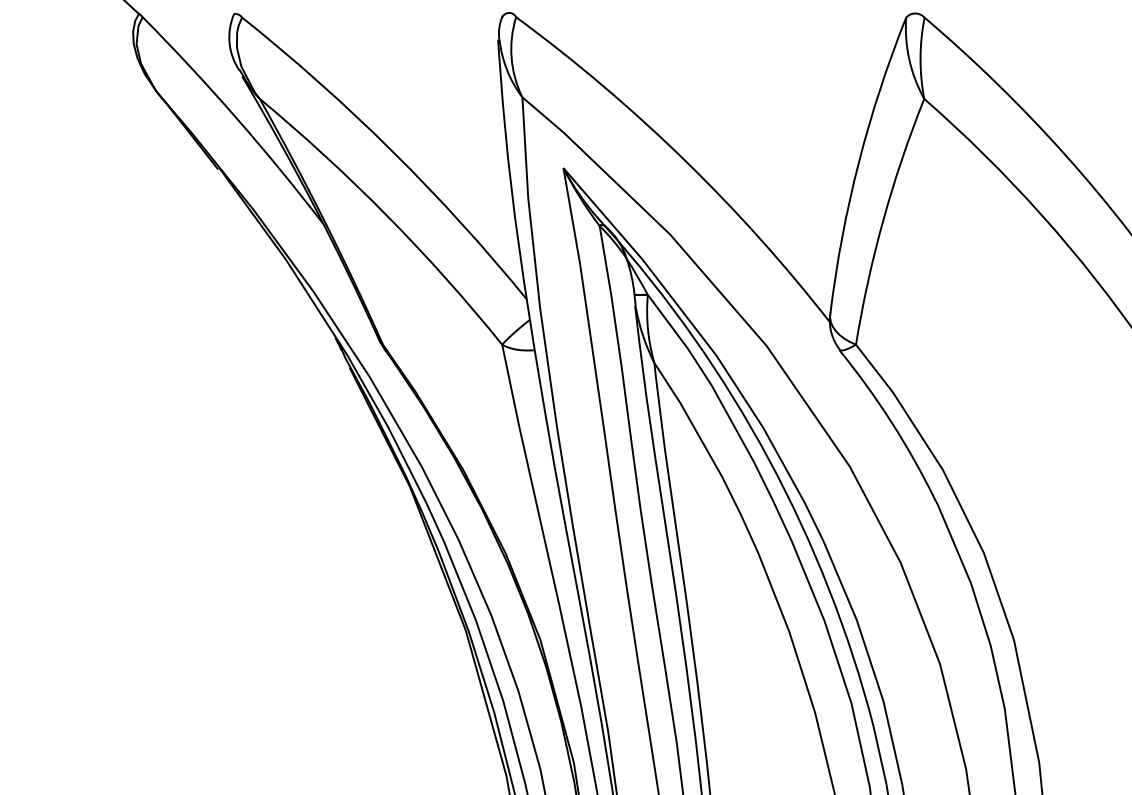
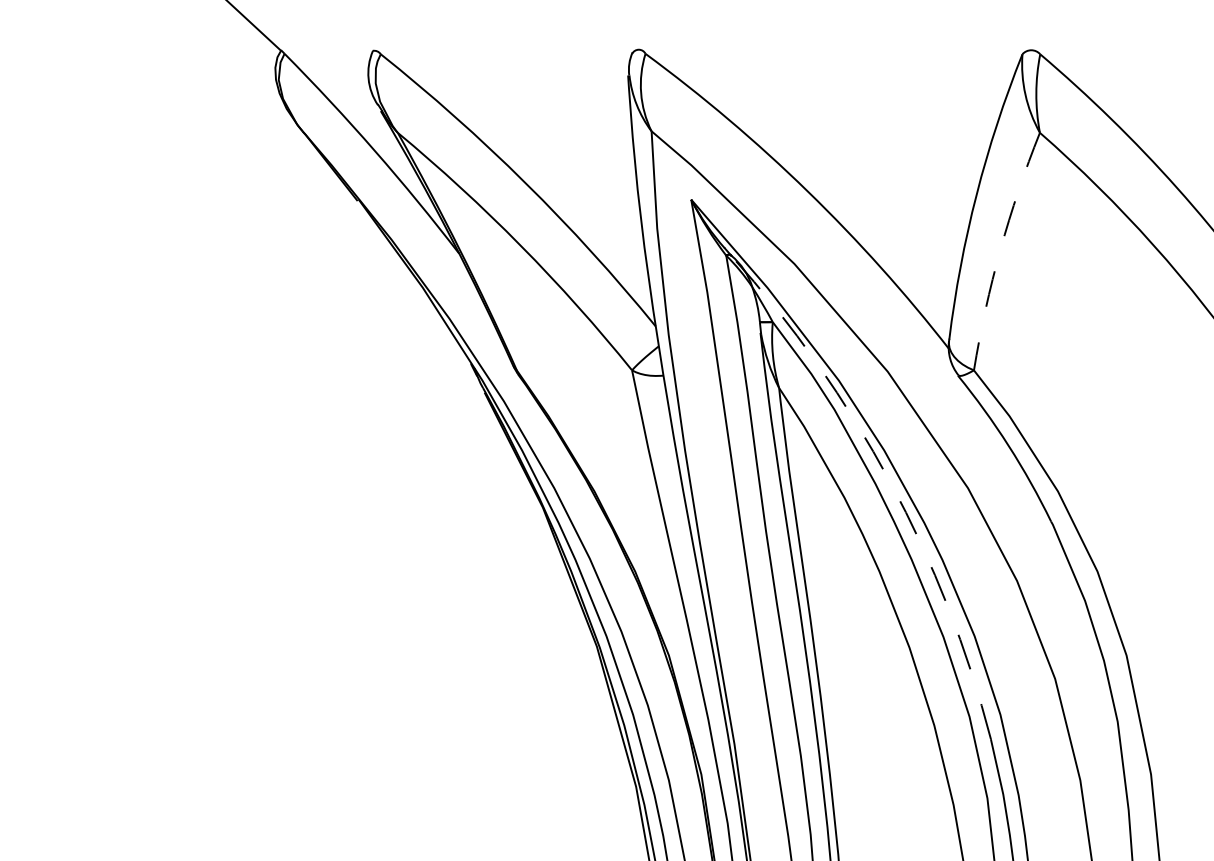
arc: (883, 219) -> (1000, 249), solid -> dashed
arc: (769, 459) -> (890, 481), solid -> dashed

